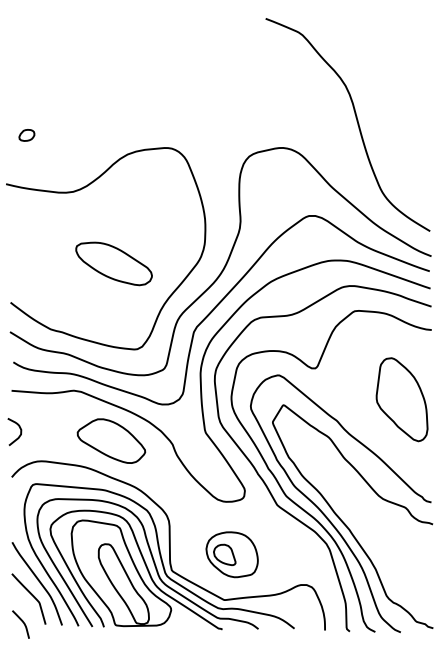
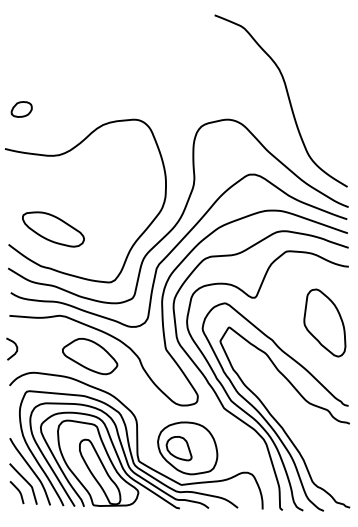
part: (26, 135) -> (21, 109), size x1.67
part: (113, 263) -> (52, 229), moved
part: (231, 554) -> (187, 448), size x1.43
curve: (22, 622) -> (18, 490), moved

